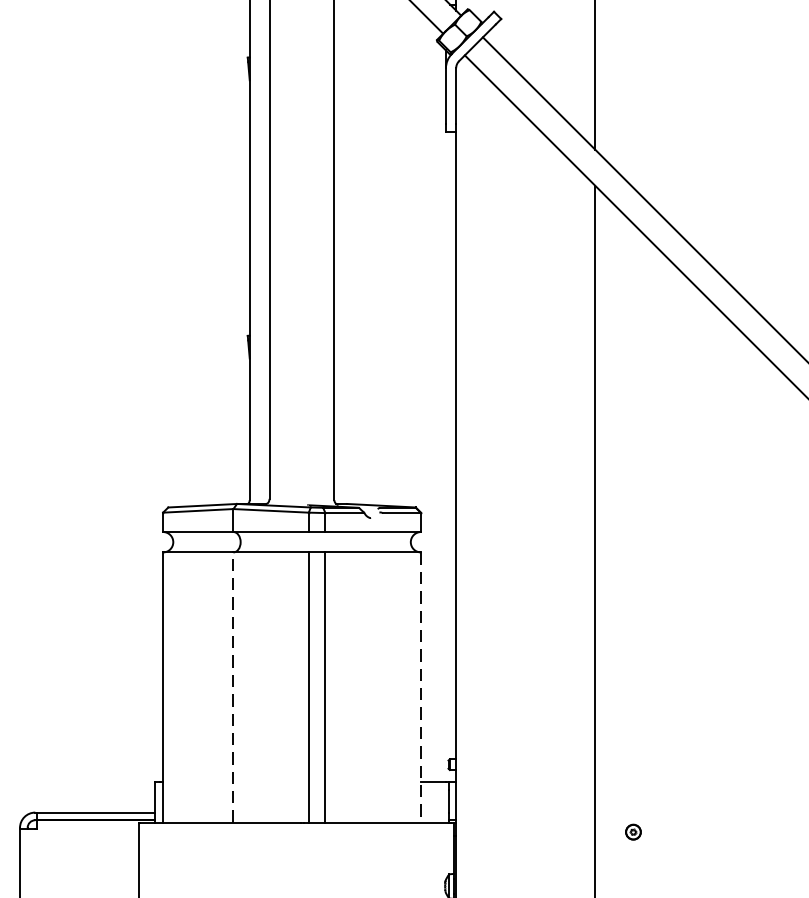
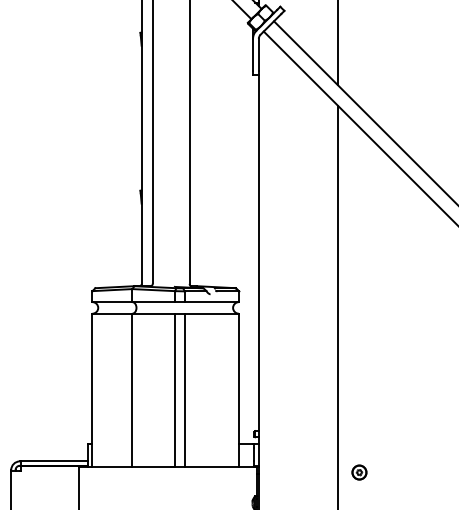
line: (233, 687) -> (132, 390), dashed -> solid
line: (420, 687) -> (238, 390), dashed -> solid
part: (633, 832) -> (359, 472), size x1.67

